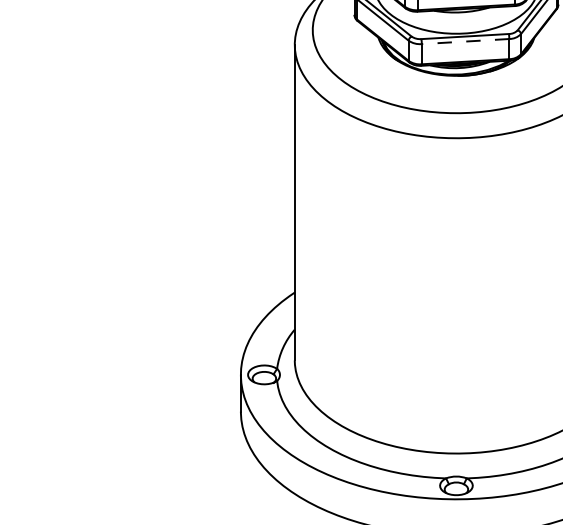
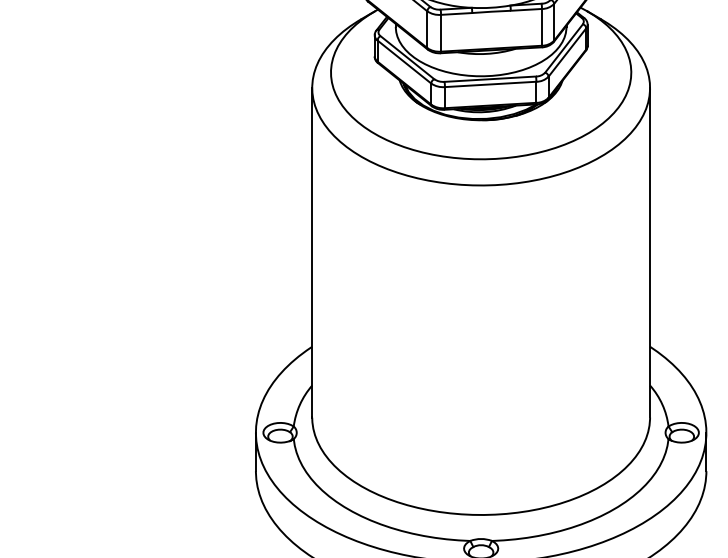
line: (465, 41) -> (490, 84), dashed -> solid

